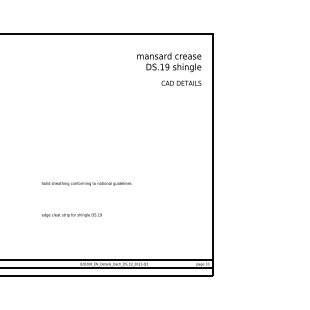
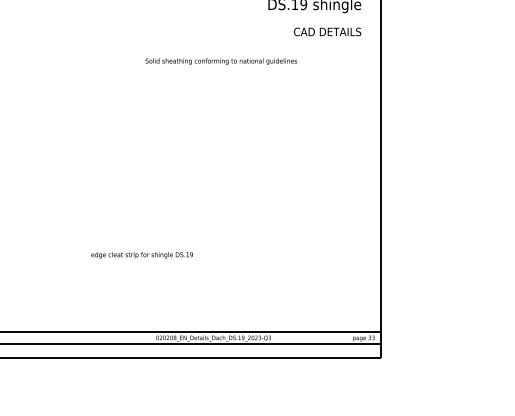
text: (86, 183) -> (221, 61), moved

